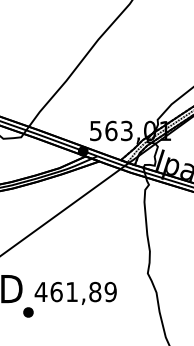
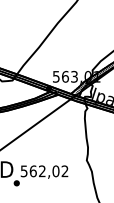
text: (75, 292) -> (44, 171), 461,89 -> 562,02

